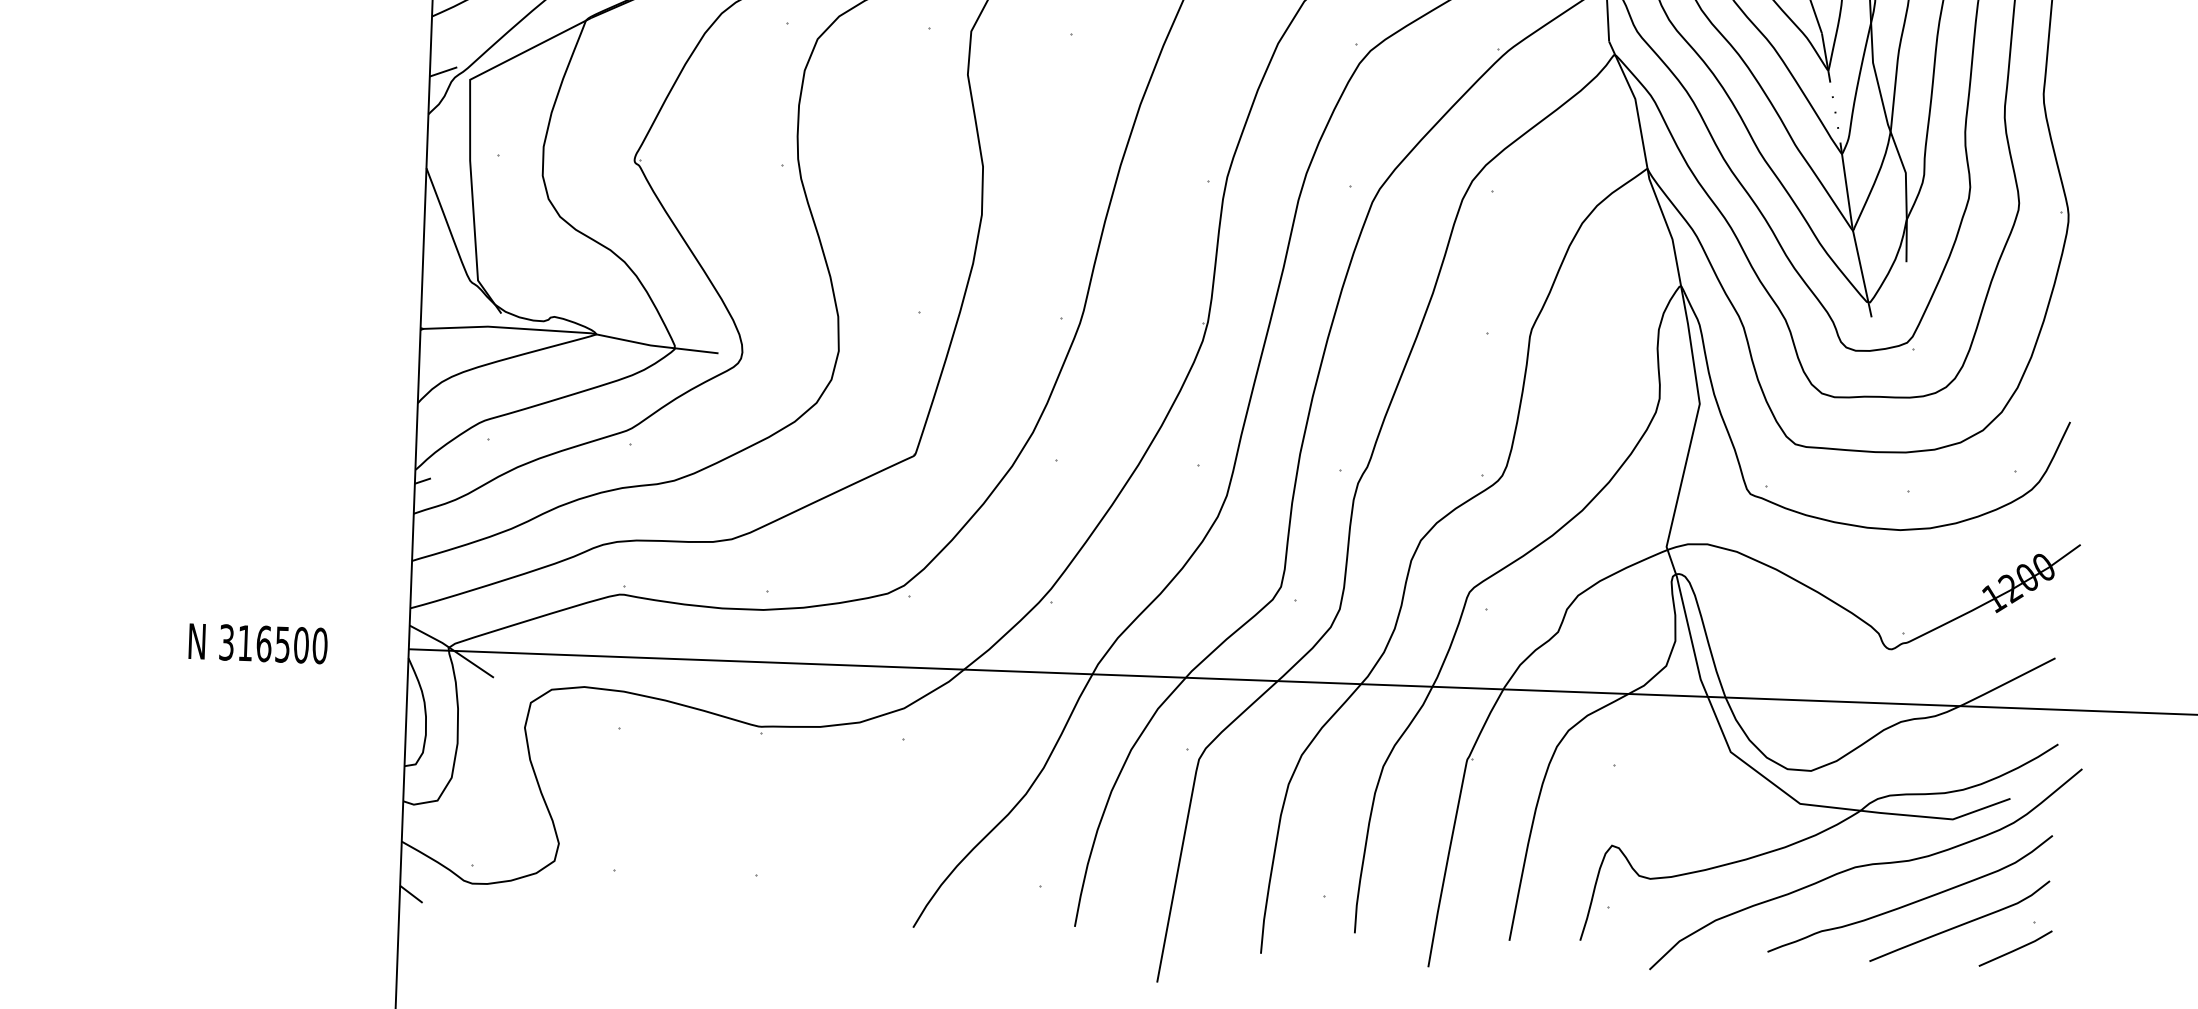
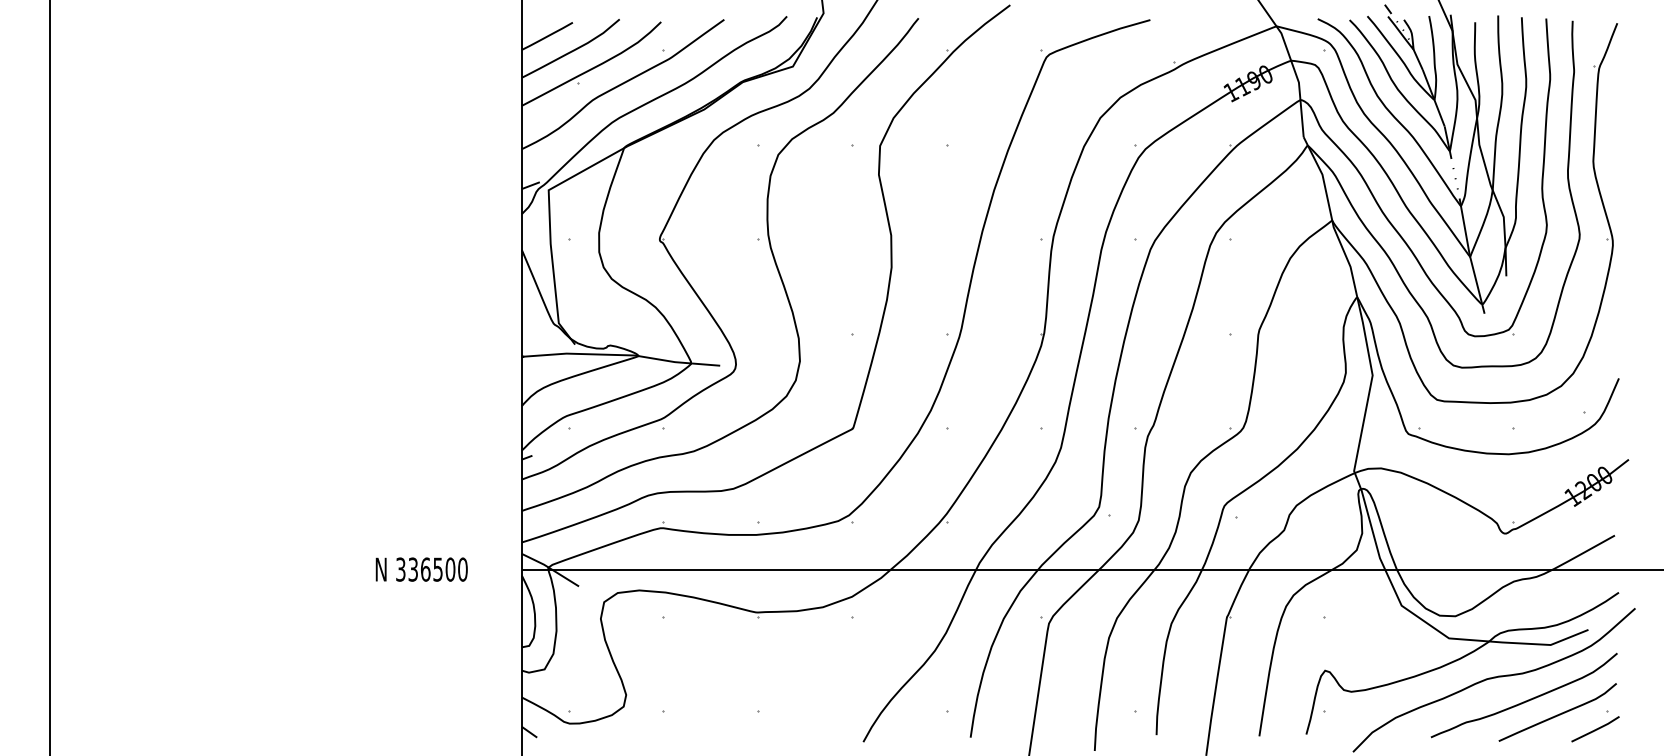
text: (244, 643) -> (412, 569), 316500 -> 336500

